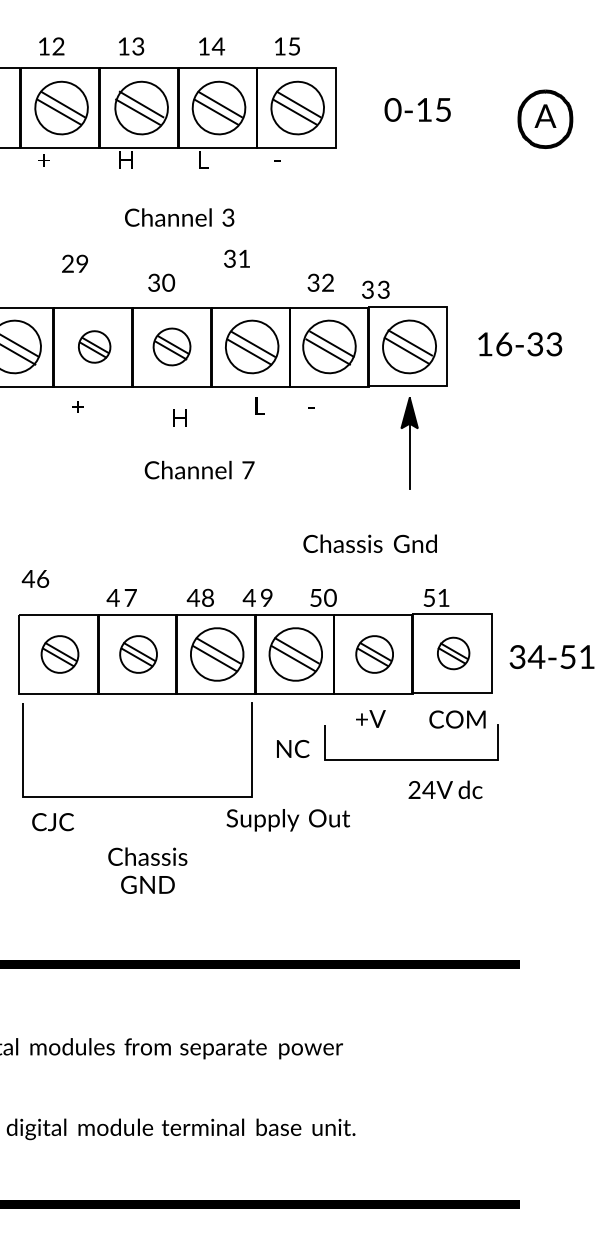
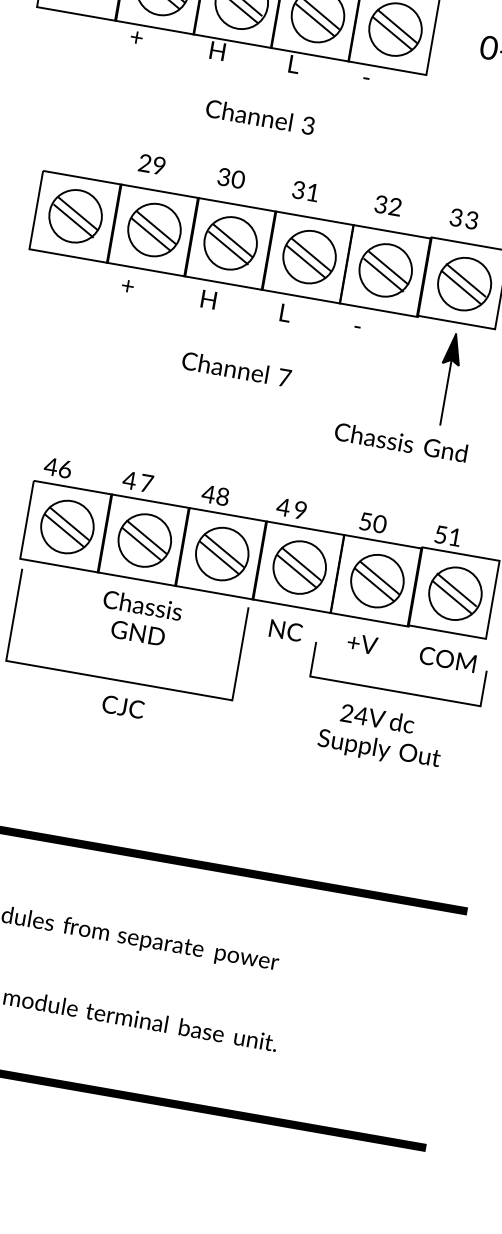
text: (236, 258) -> (305, 190), moved
text: (75, 263) -> (152, 164), moved
text: (375, 289) -> (463, 218), moved
part: (94, 346) -> (154, 229), size x1.67
part: (171, 346) -> (230, 242), size x1.43
text: (259, 405) -> (285, 312), moved
text: (179, 417) -> (208, 298), moved
text: (369, 543) -> (400, 442), moved
text: (35, 578) -> (57, 467), moved
text: (257, 597) -> (291, 508), moved
text: (323, 597) -> (373, 522), moved
part: (453, 653) -> (455, 593), size x1.67
part: (59, 654) -> (66, 526), size x1.43
part: (138, 654) -> (144, 540), size x1.43
part: (374, 654) -> (377, 581), size x1.43
text: (293, 748) -> (286, 630), moved
text: (445, 789) -> (377, 718), moved
text: (287, 820) -> (378, 749), moved
text: (52, 822) -> (122, 707), moved
text: (147, 870) -> (140, 618), moved

